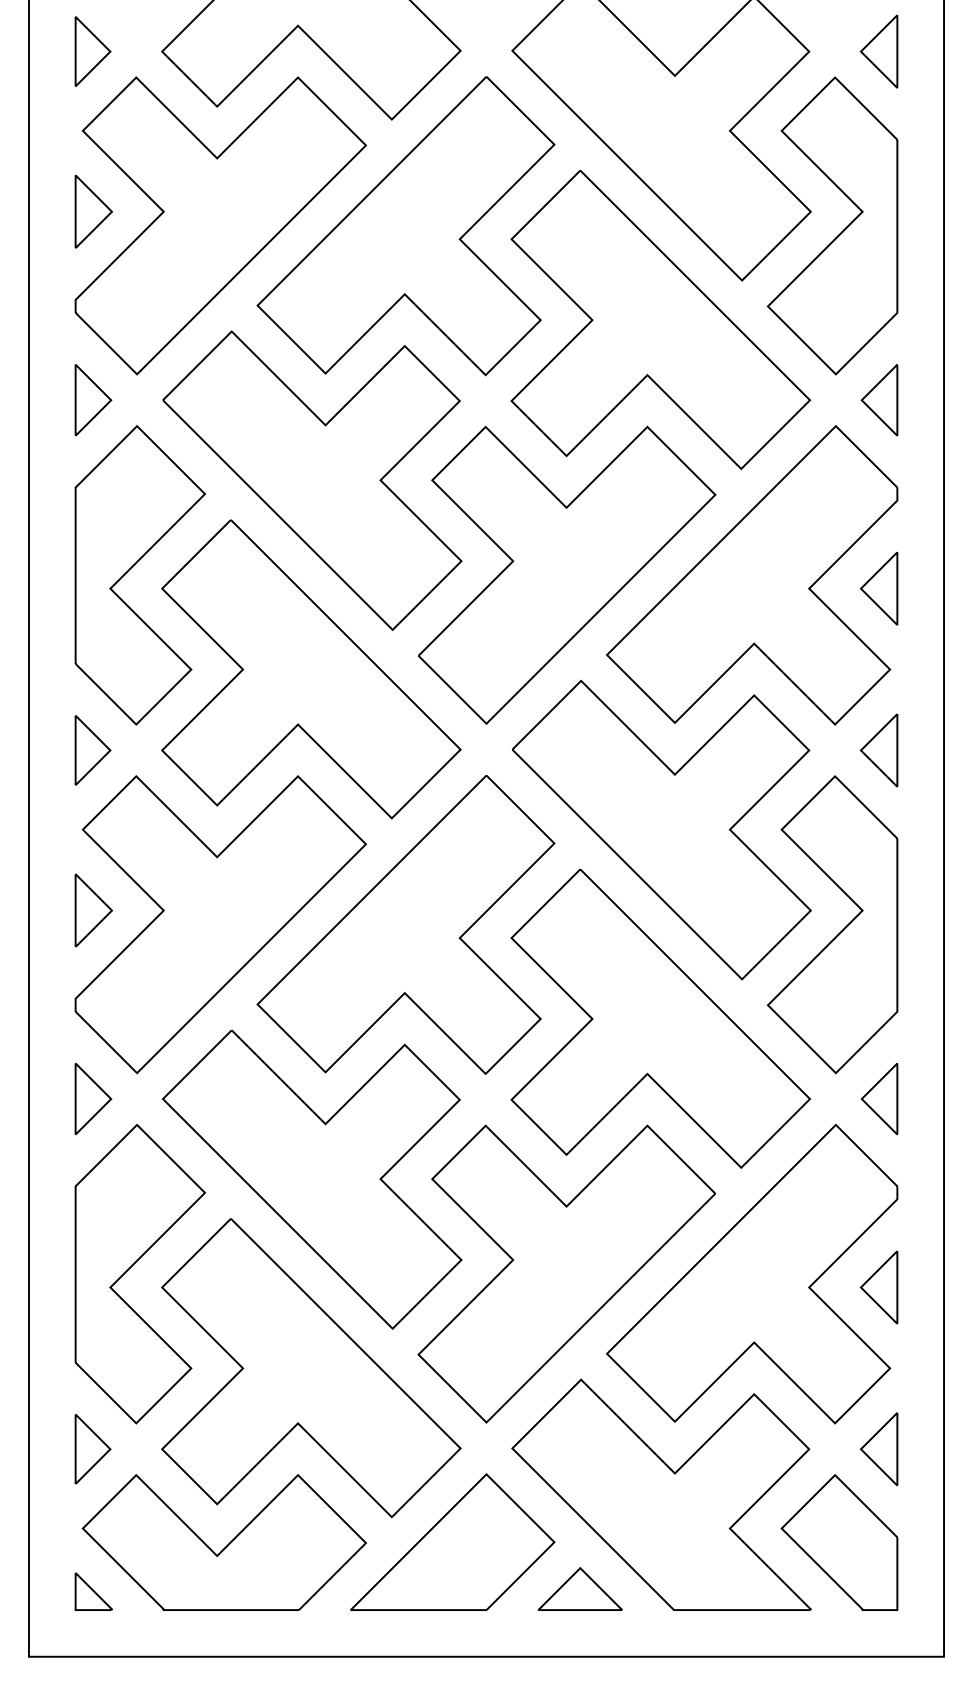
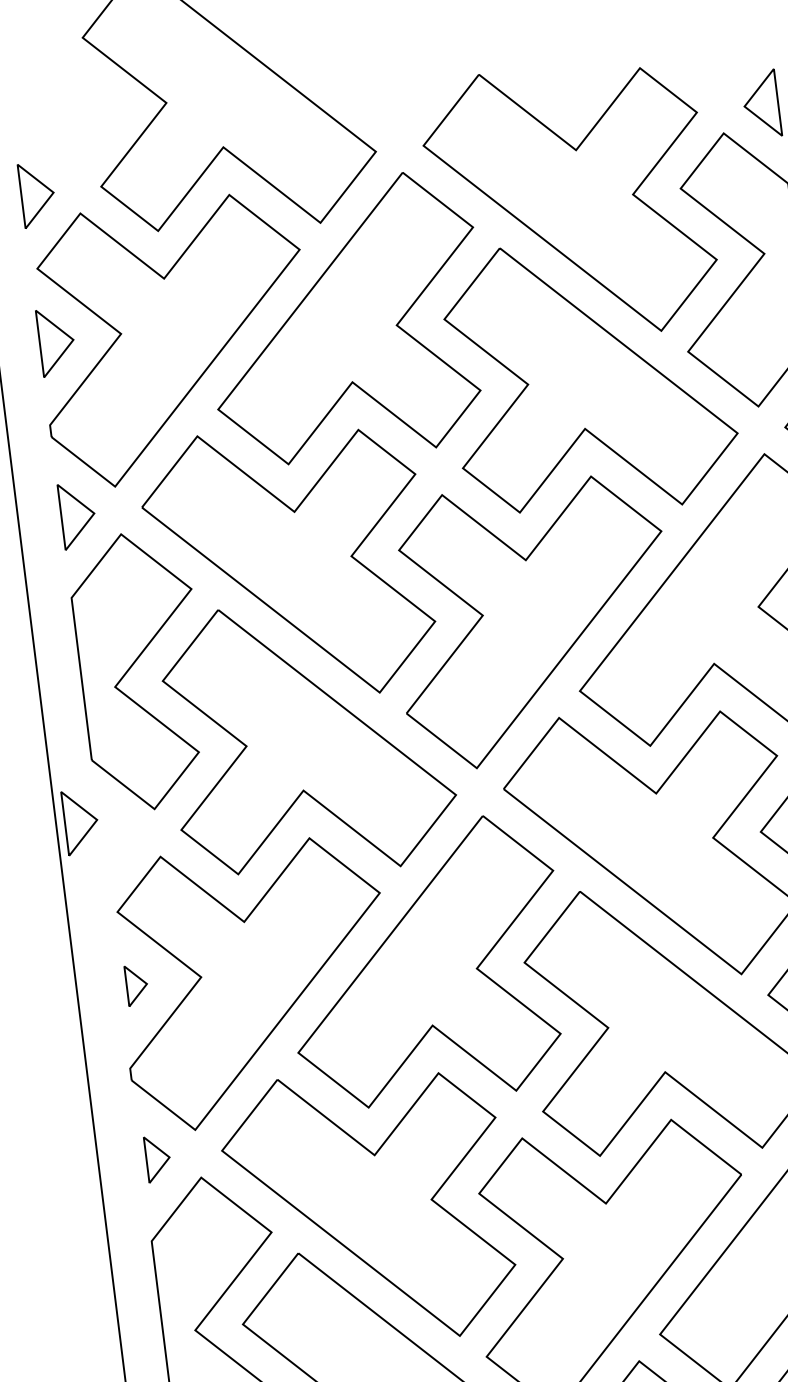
part: (92, 750) -> (80, 822), moved
part: (93, 910) -> (136, 985), size x0.6
part: (93, 1098) -> (158, 1158), size x0.7

